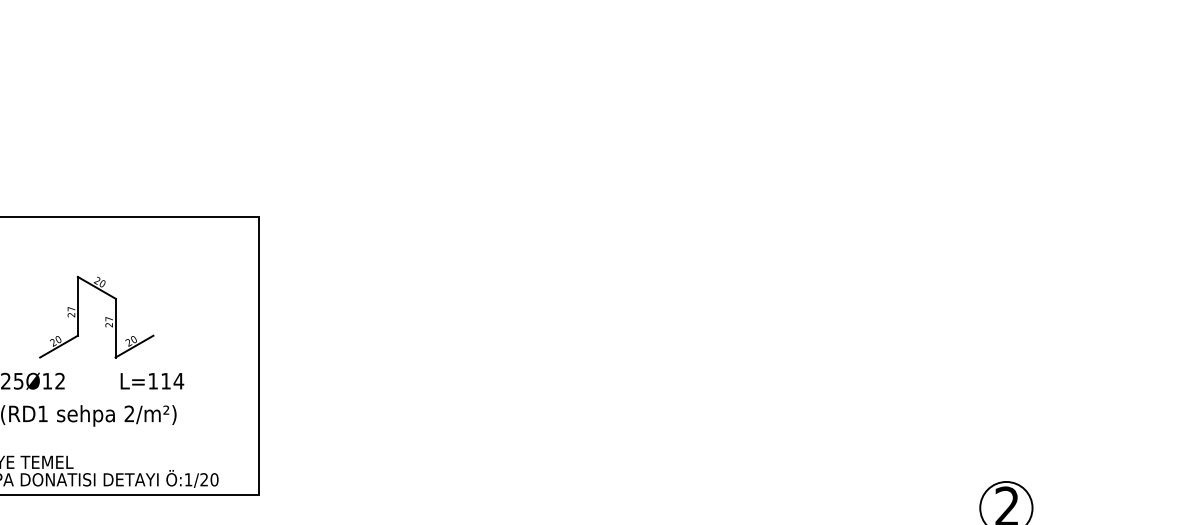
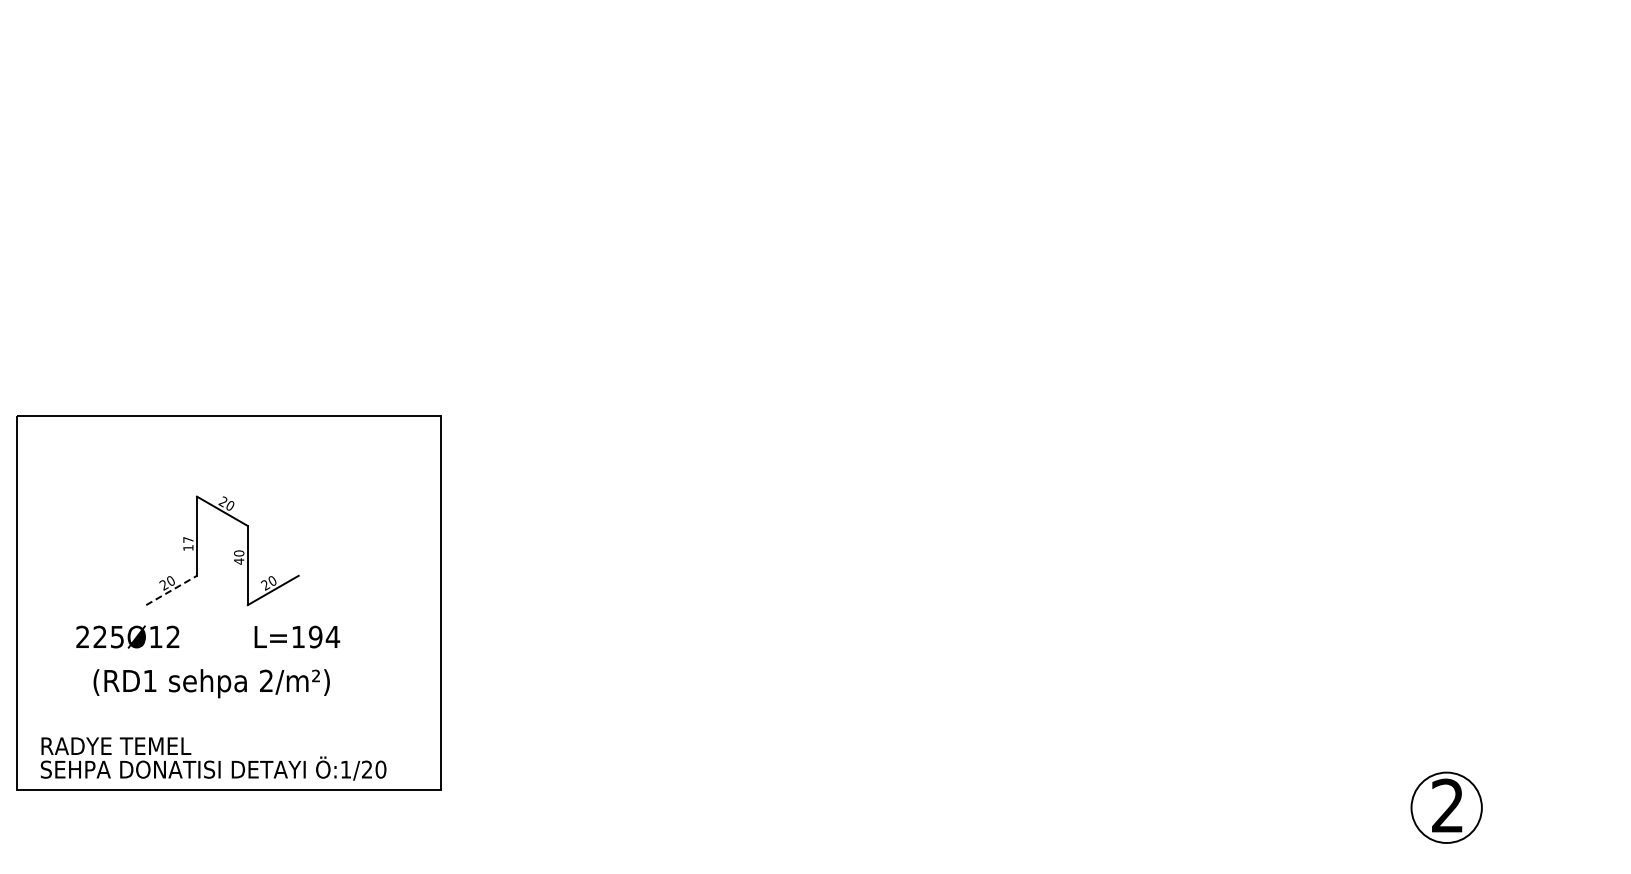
text: (71, 314) -> (188, 547), 27 -> 17
text: (109, 322) -> (239, 557), 27 -> 40
line: (59, 346) -> (172, 590), solid -> dashed
text: (165, 380) -> (315, 636), L=114 -> L=194

